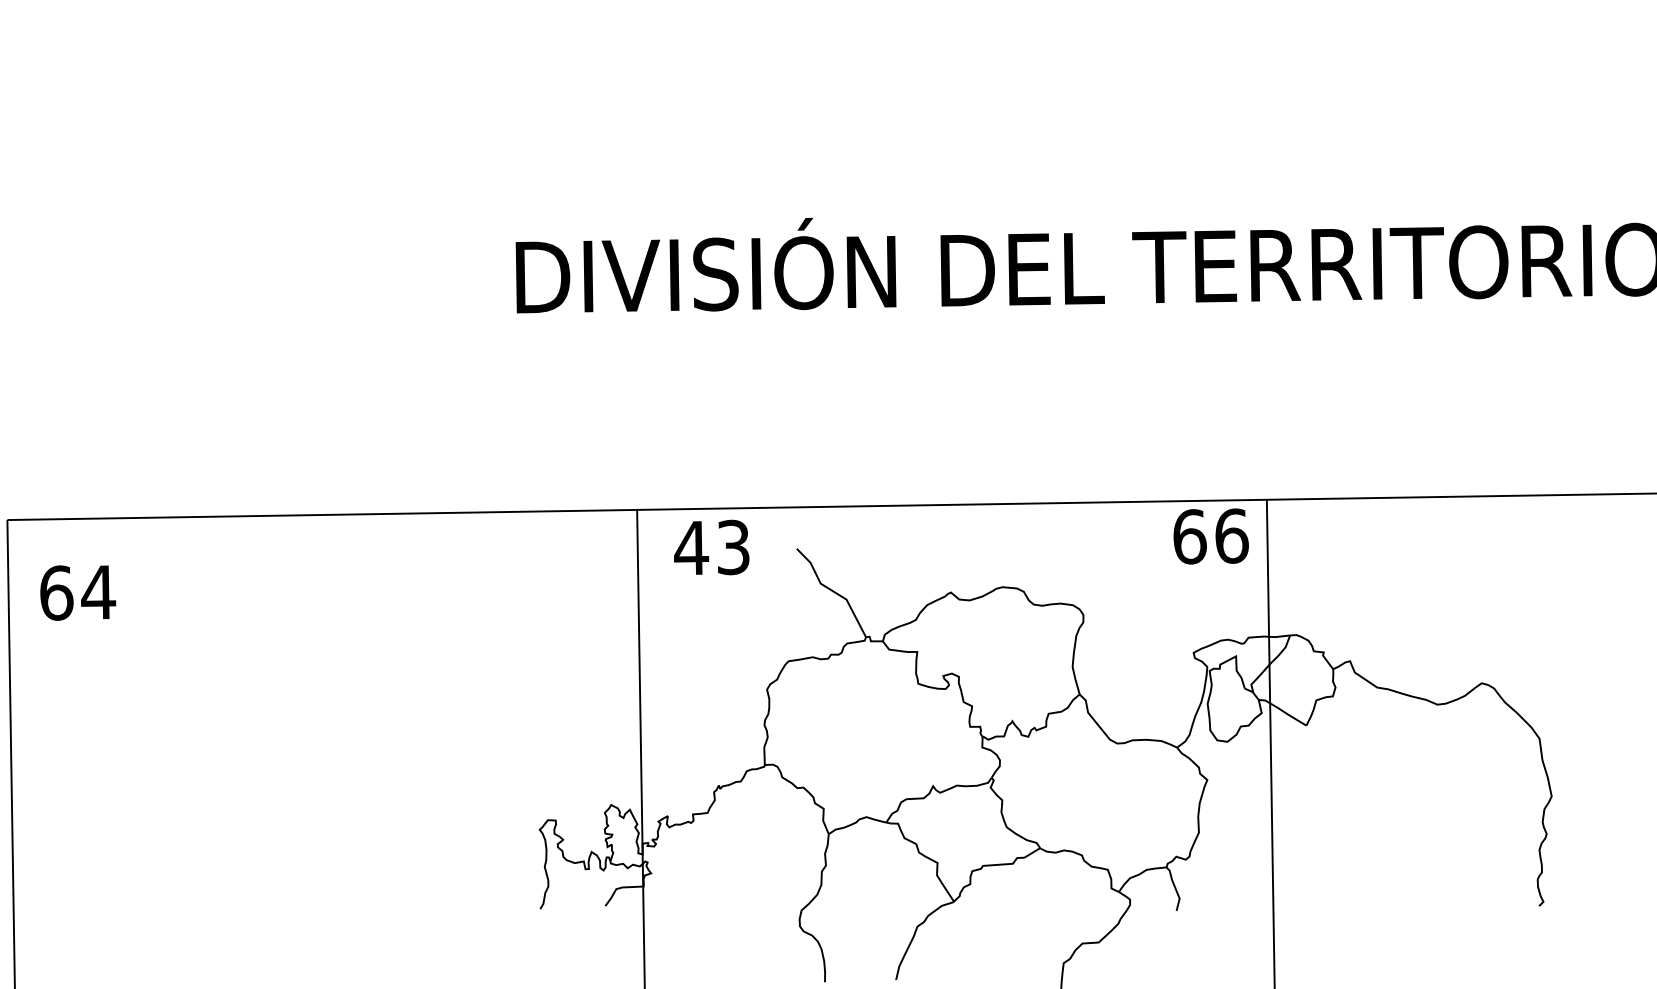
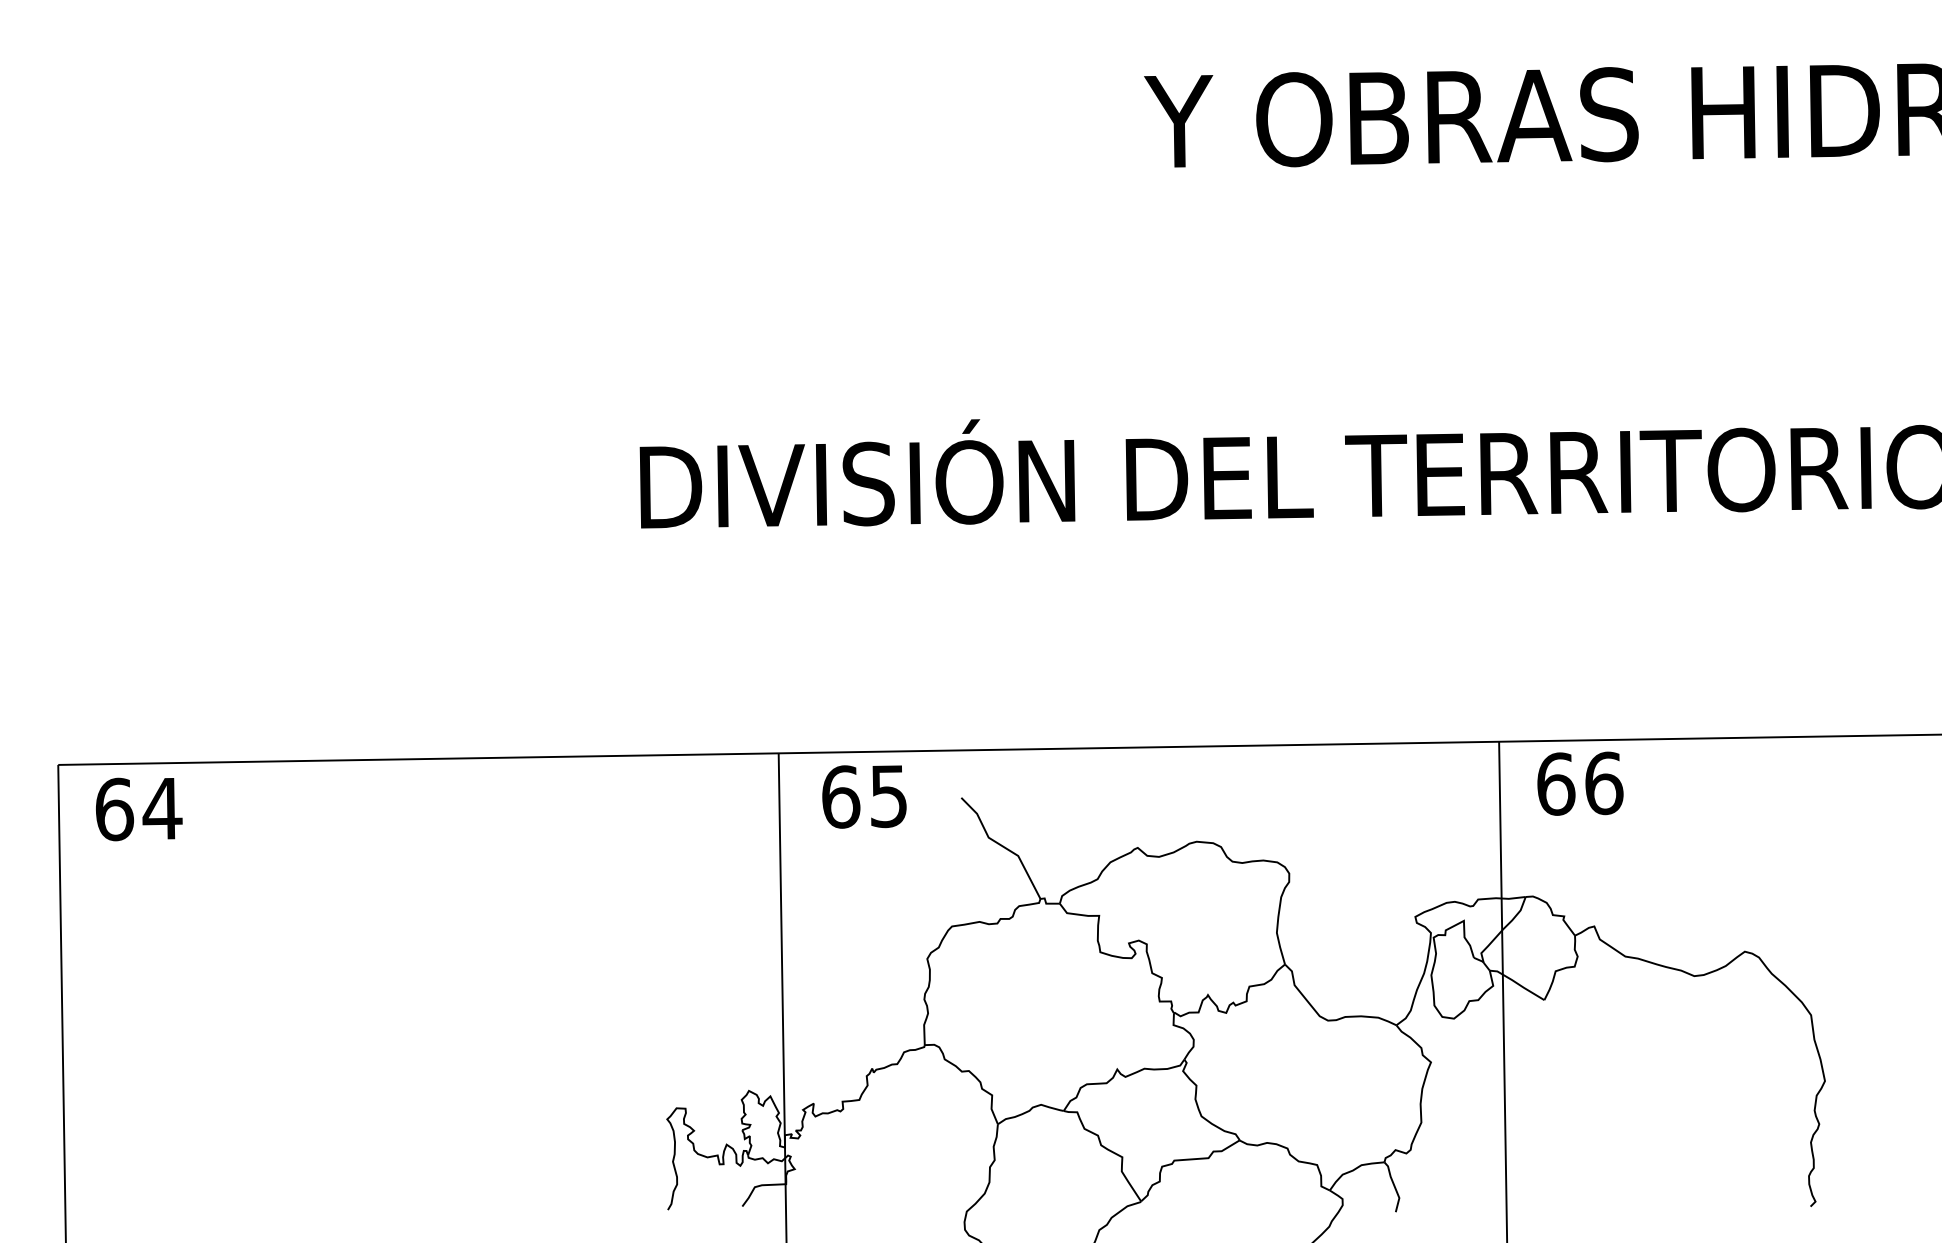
text: (1211, 536) -> (1580, 783), moved
text: (711, 547) -> (863, 796), 43 -> 65
text: (78, 593) -> (139, 809), moved

